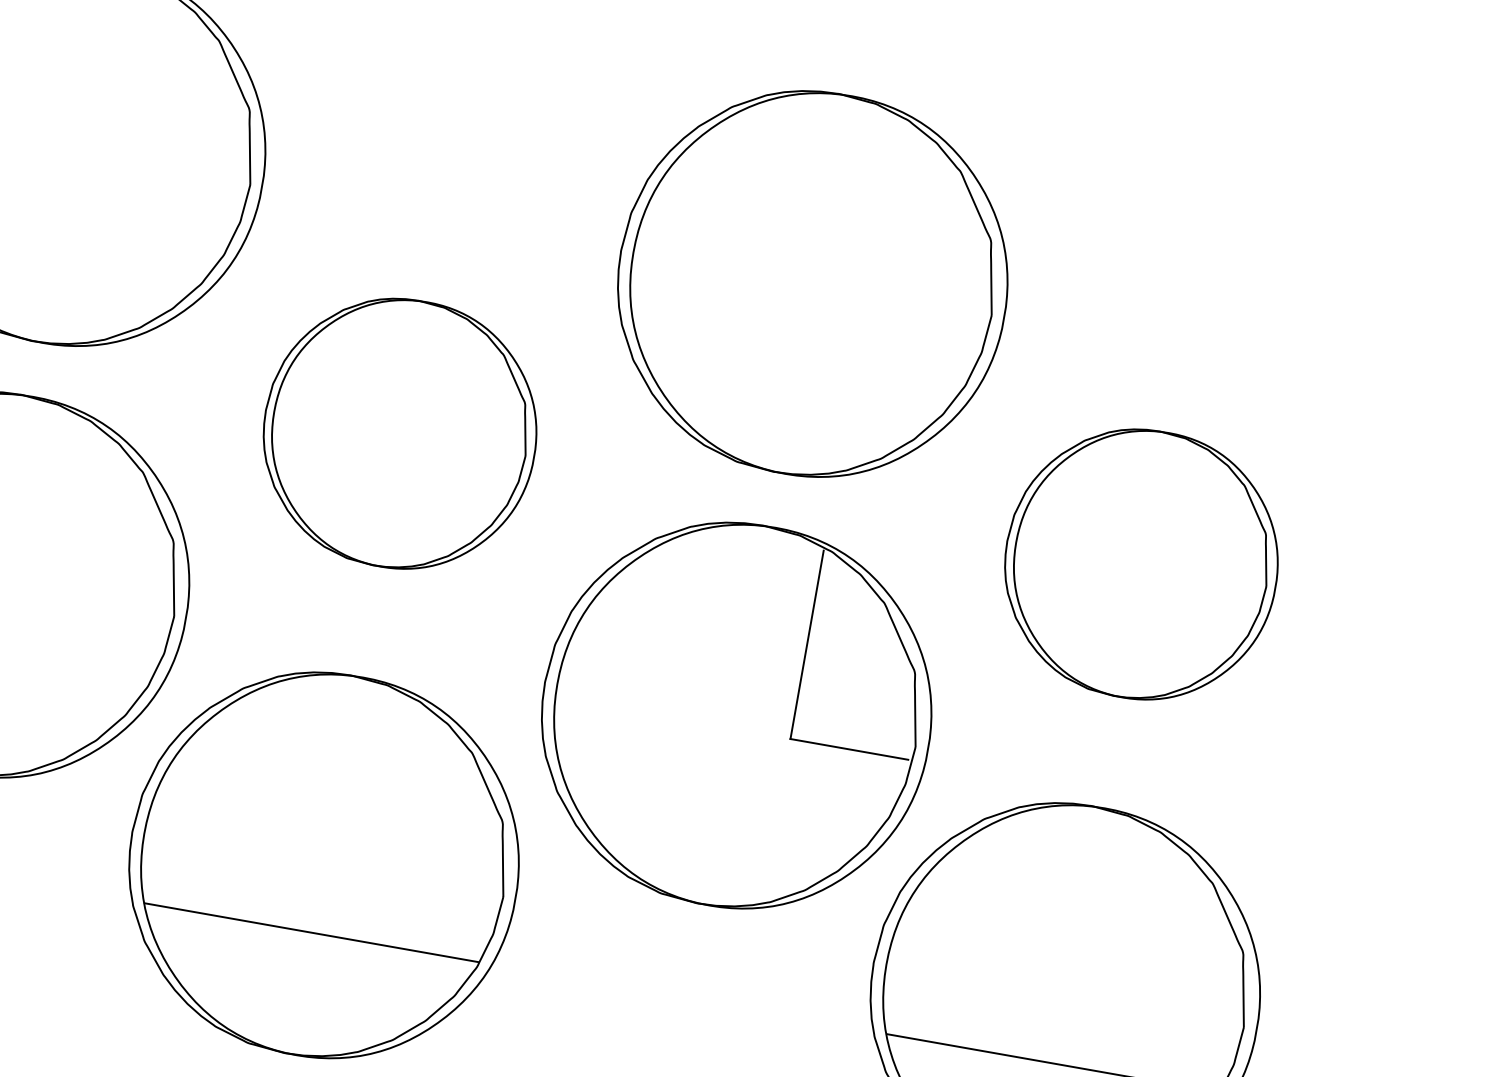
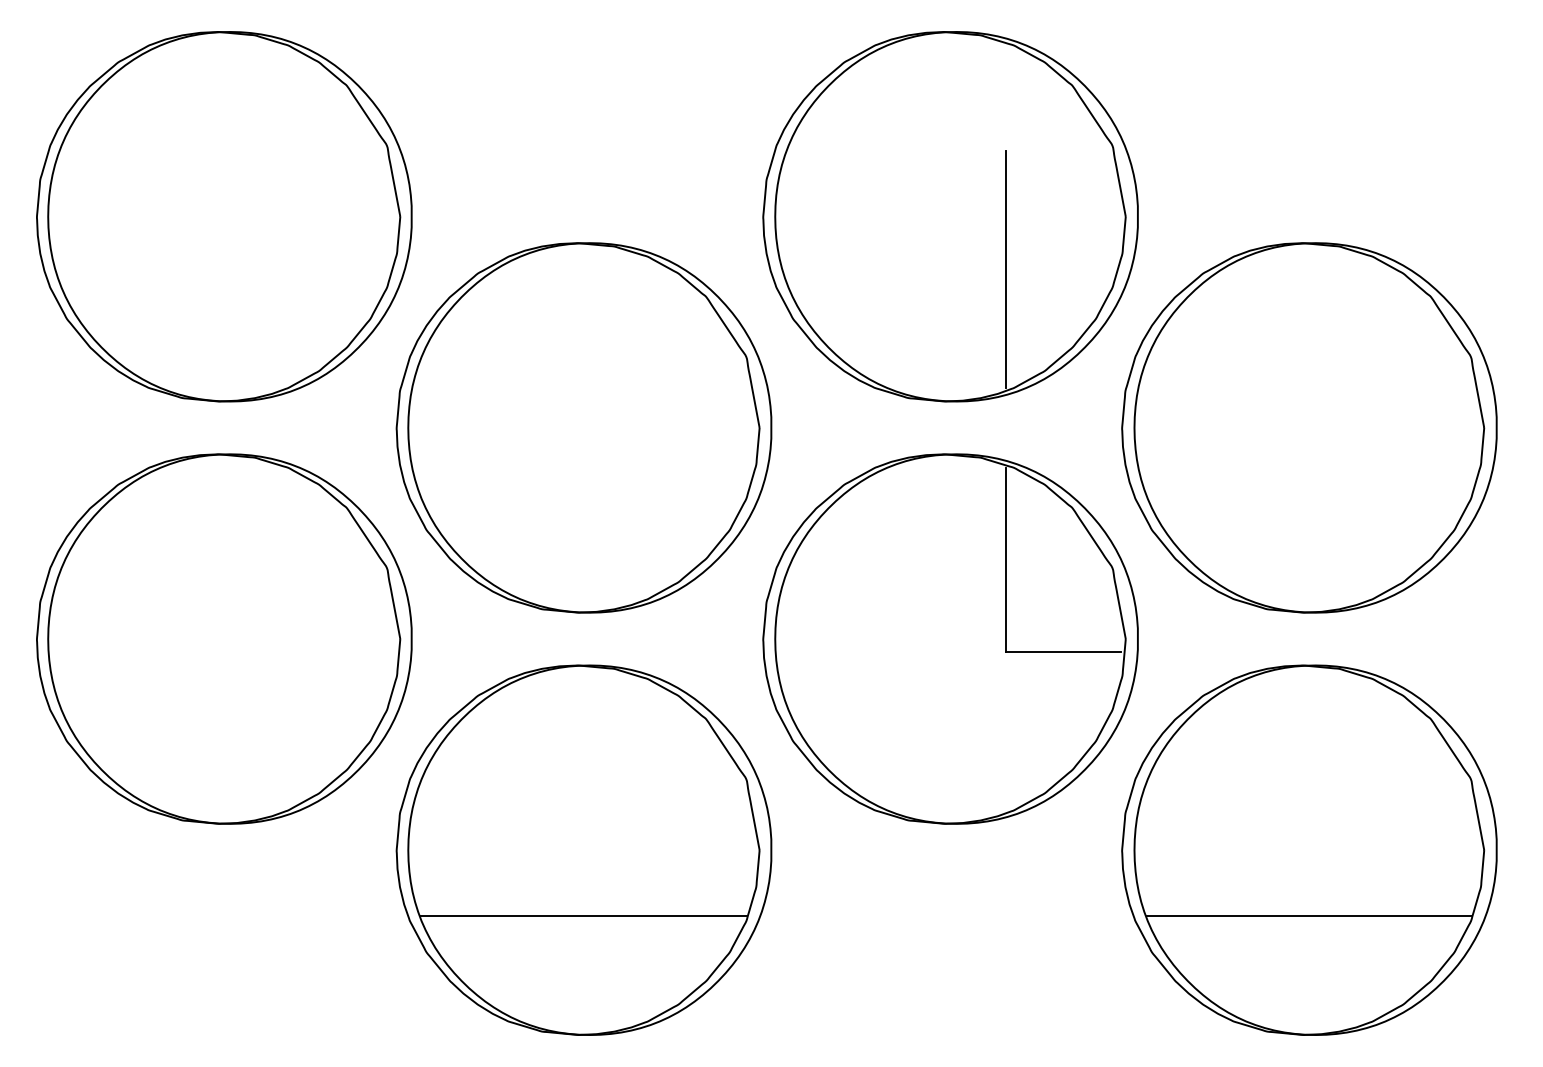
line: (859, 346) -> (1005, 268), added
part: (399, 433) -> (583, 427), size x1.43
part: (1141, 564) -> (1309, 427), size x1.43

